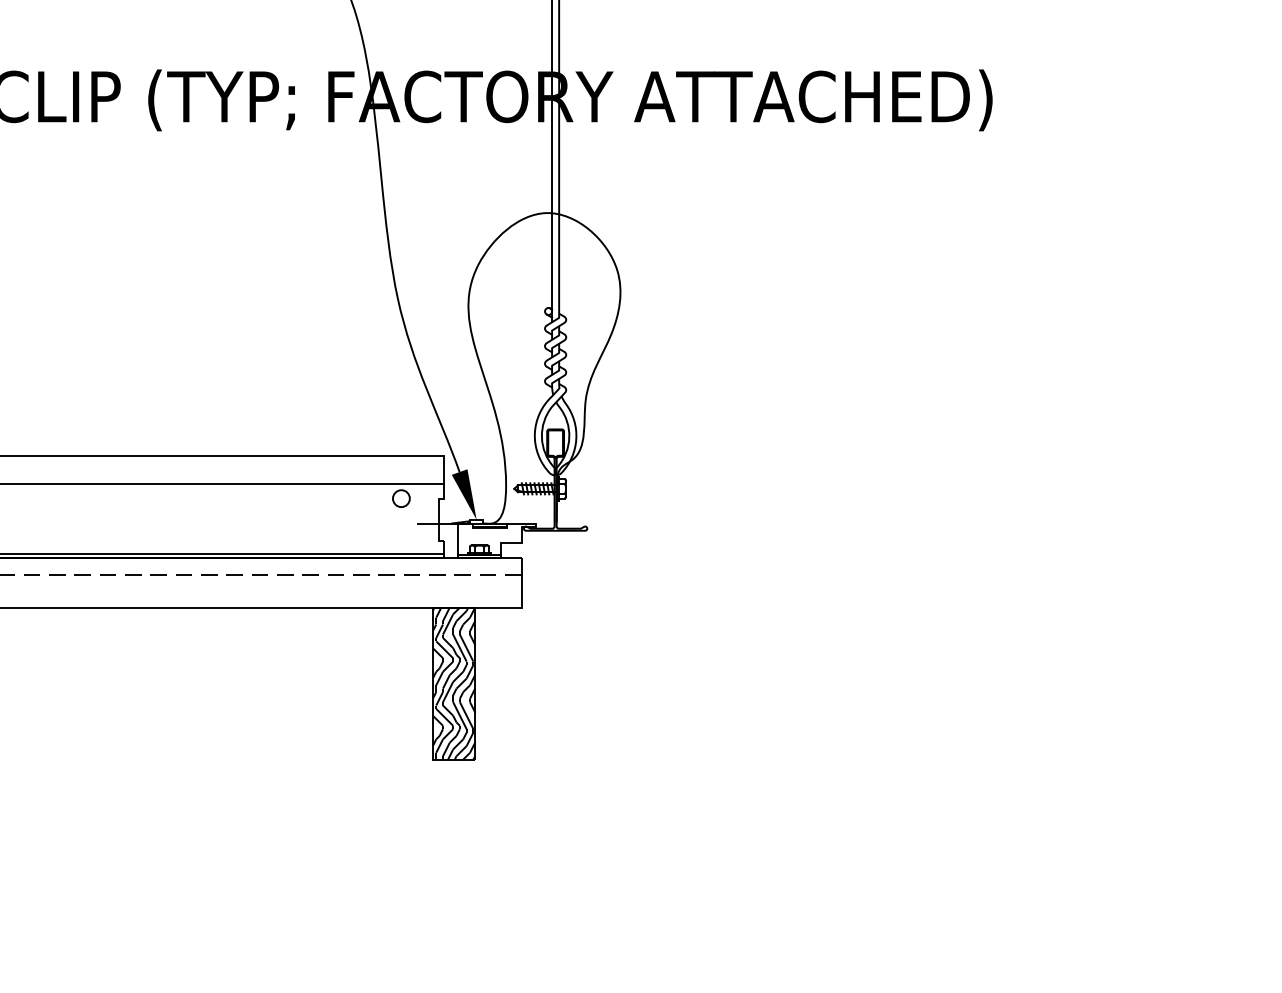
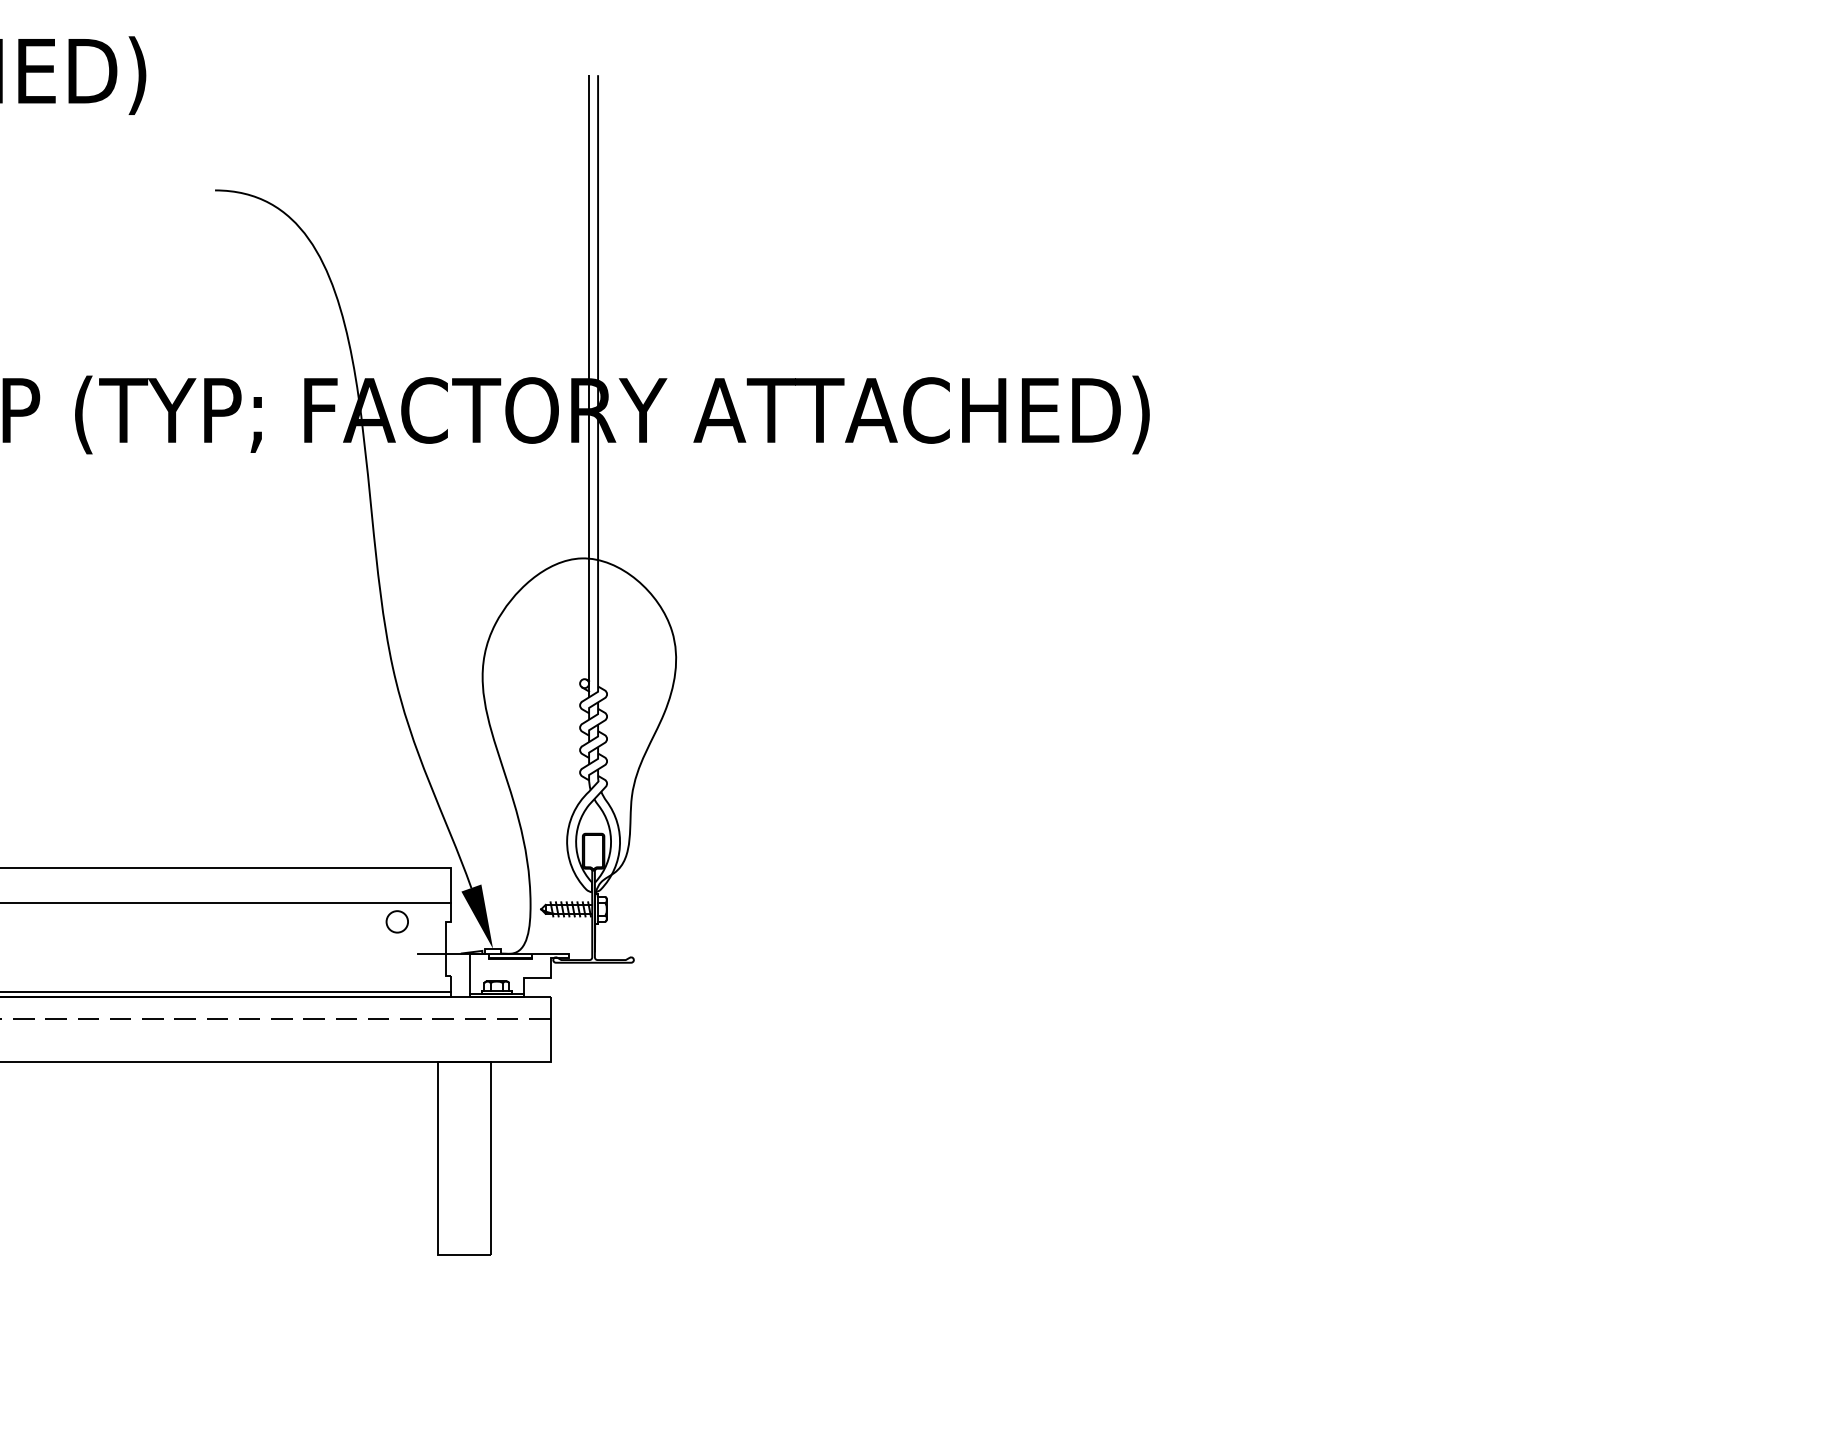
hatch: (454, 684) -> (464, 1158), removed

